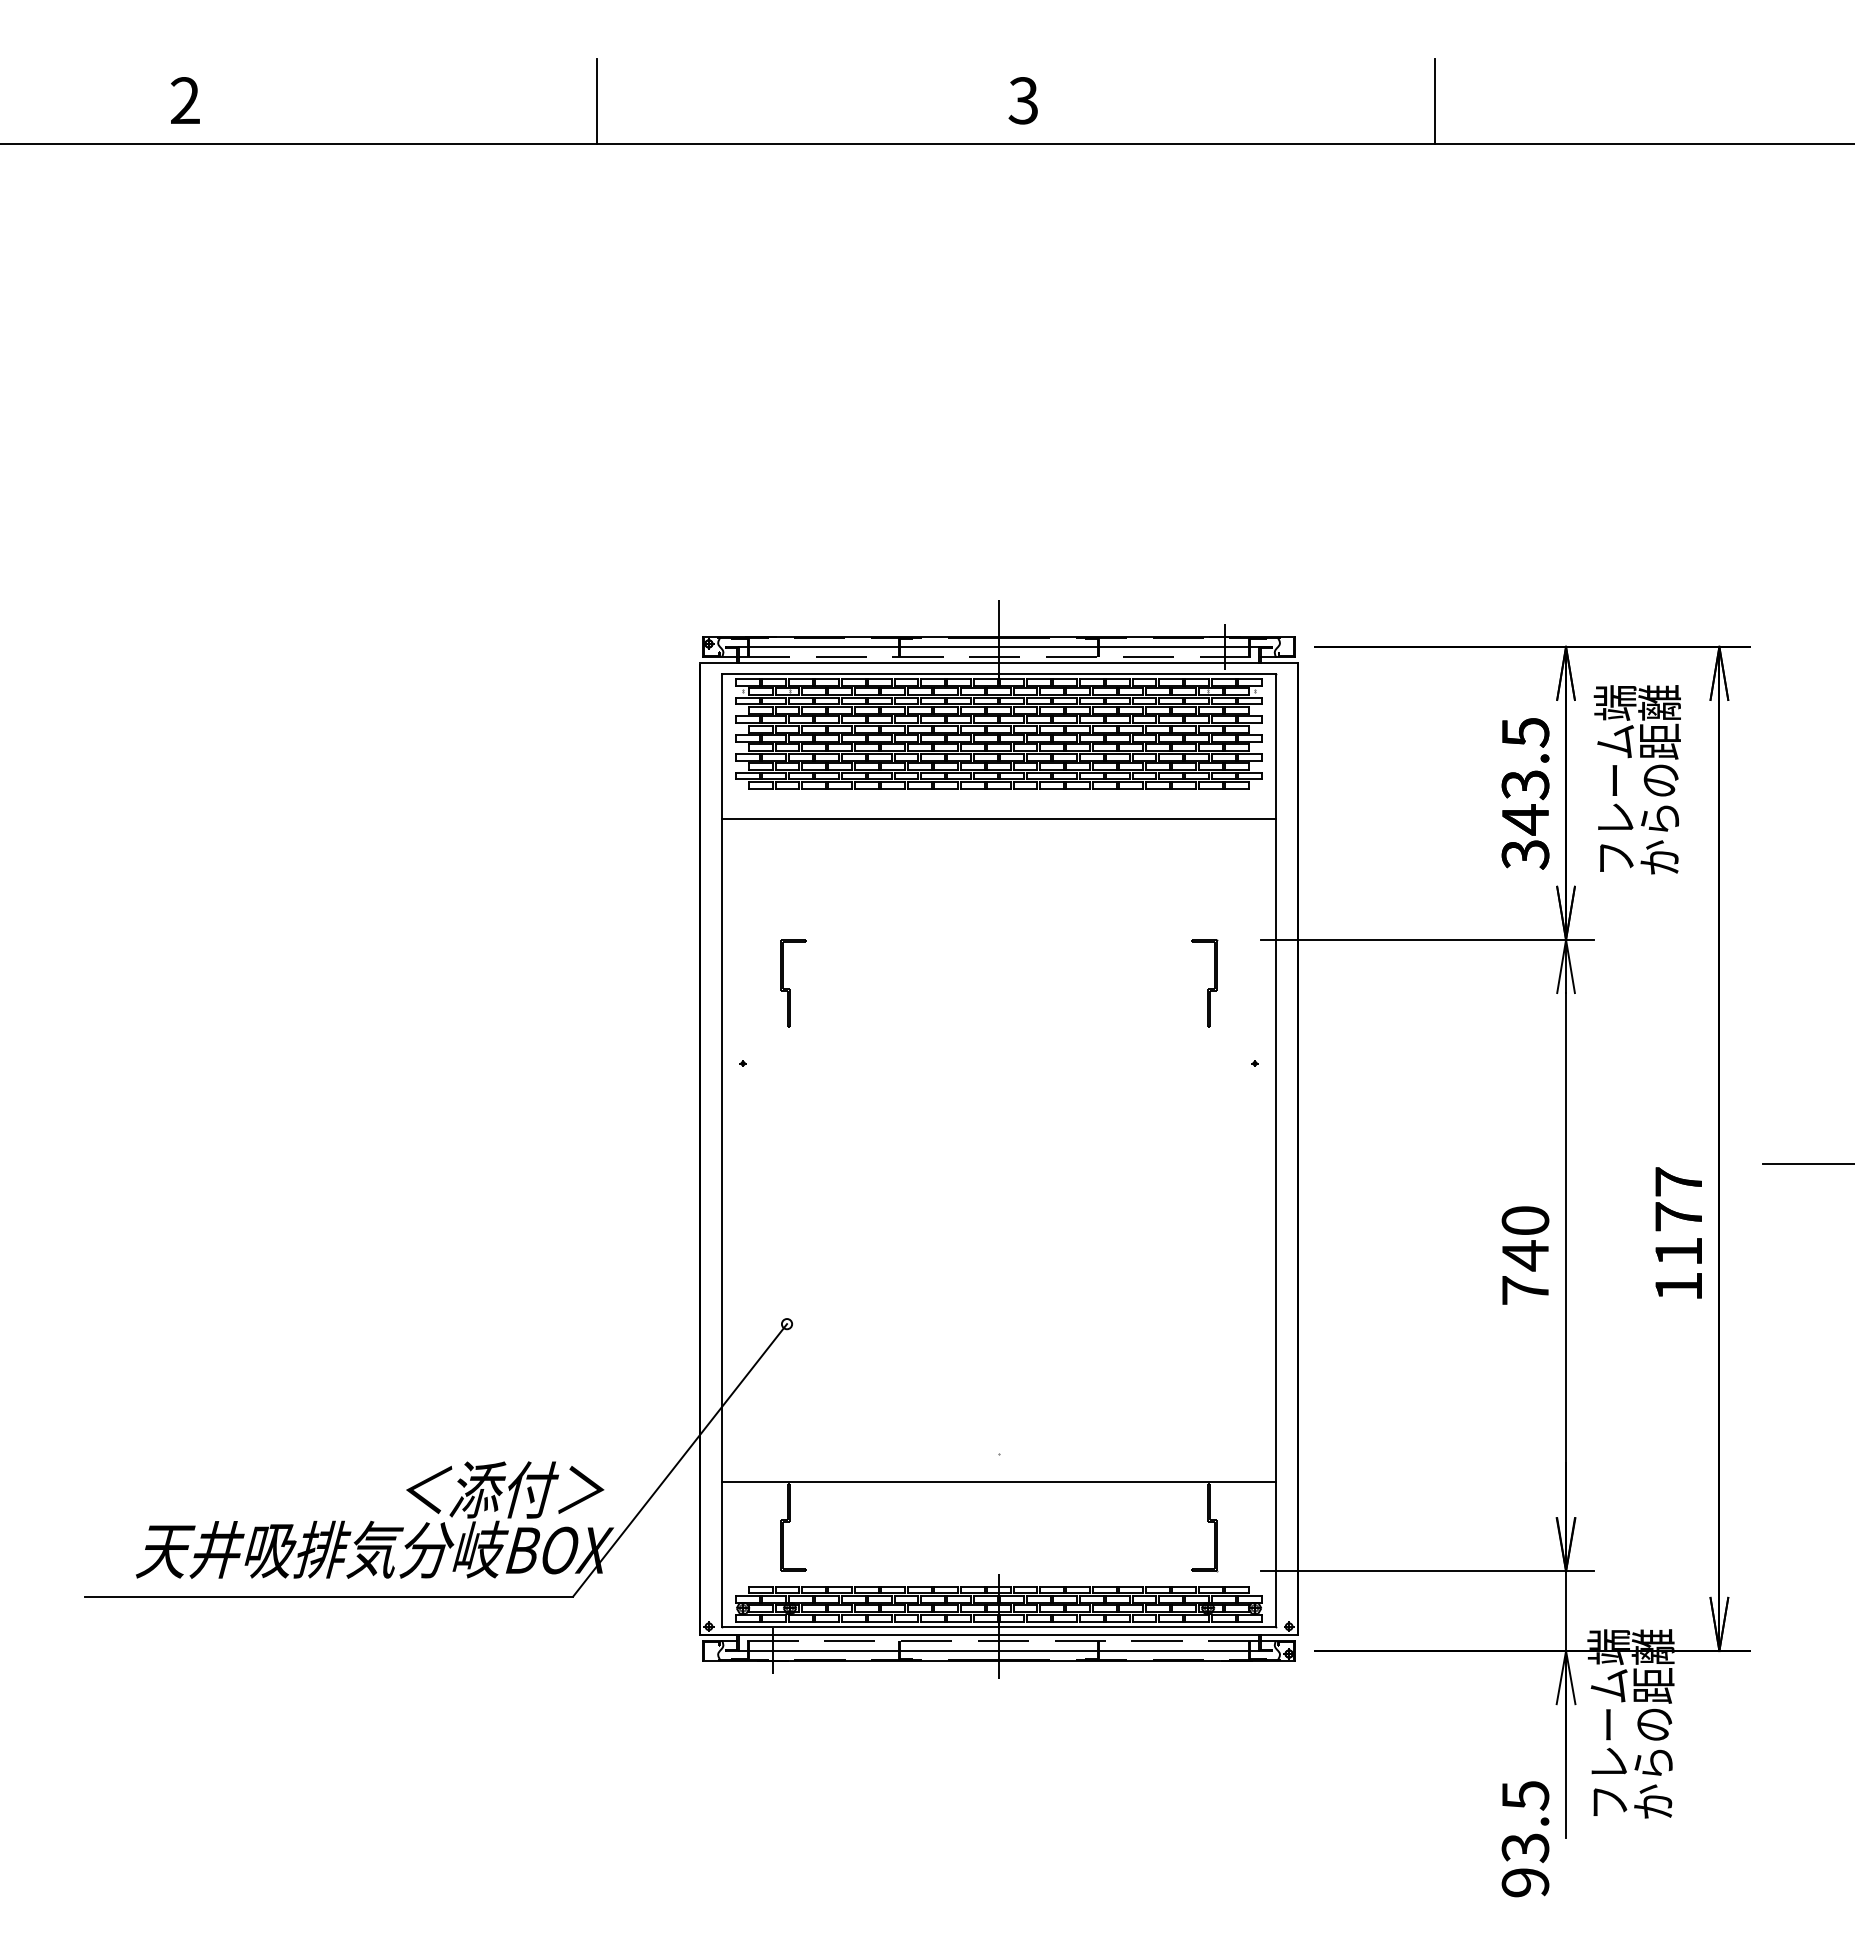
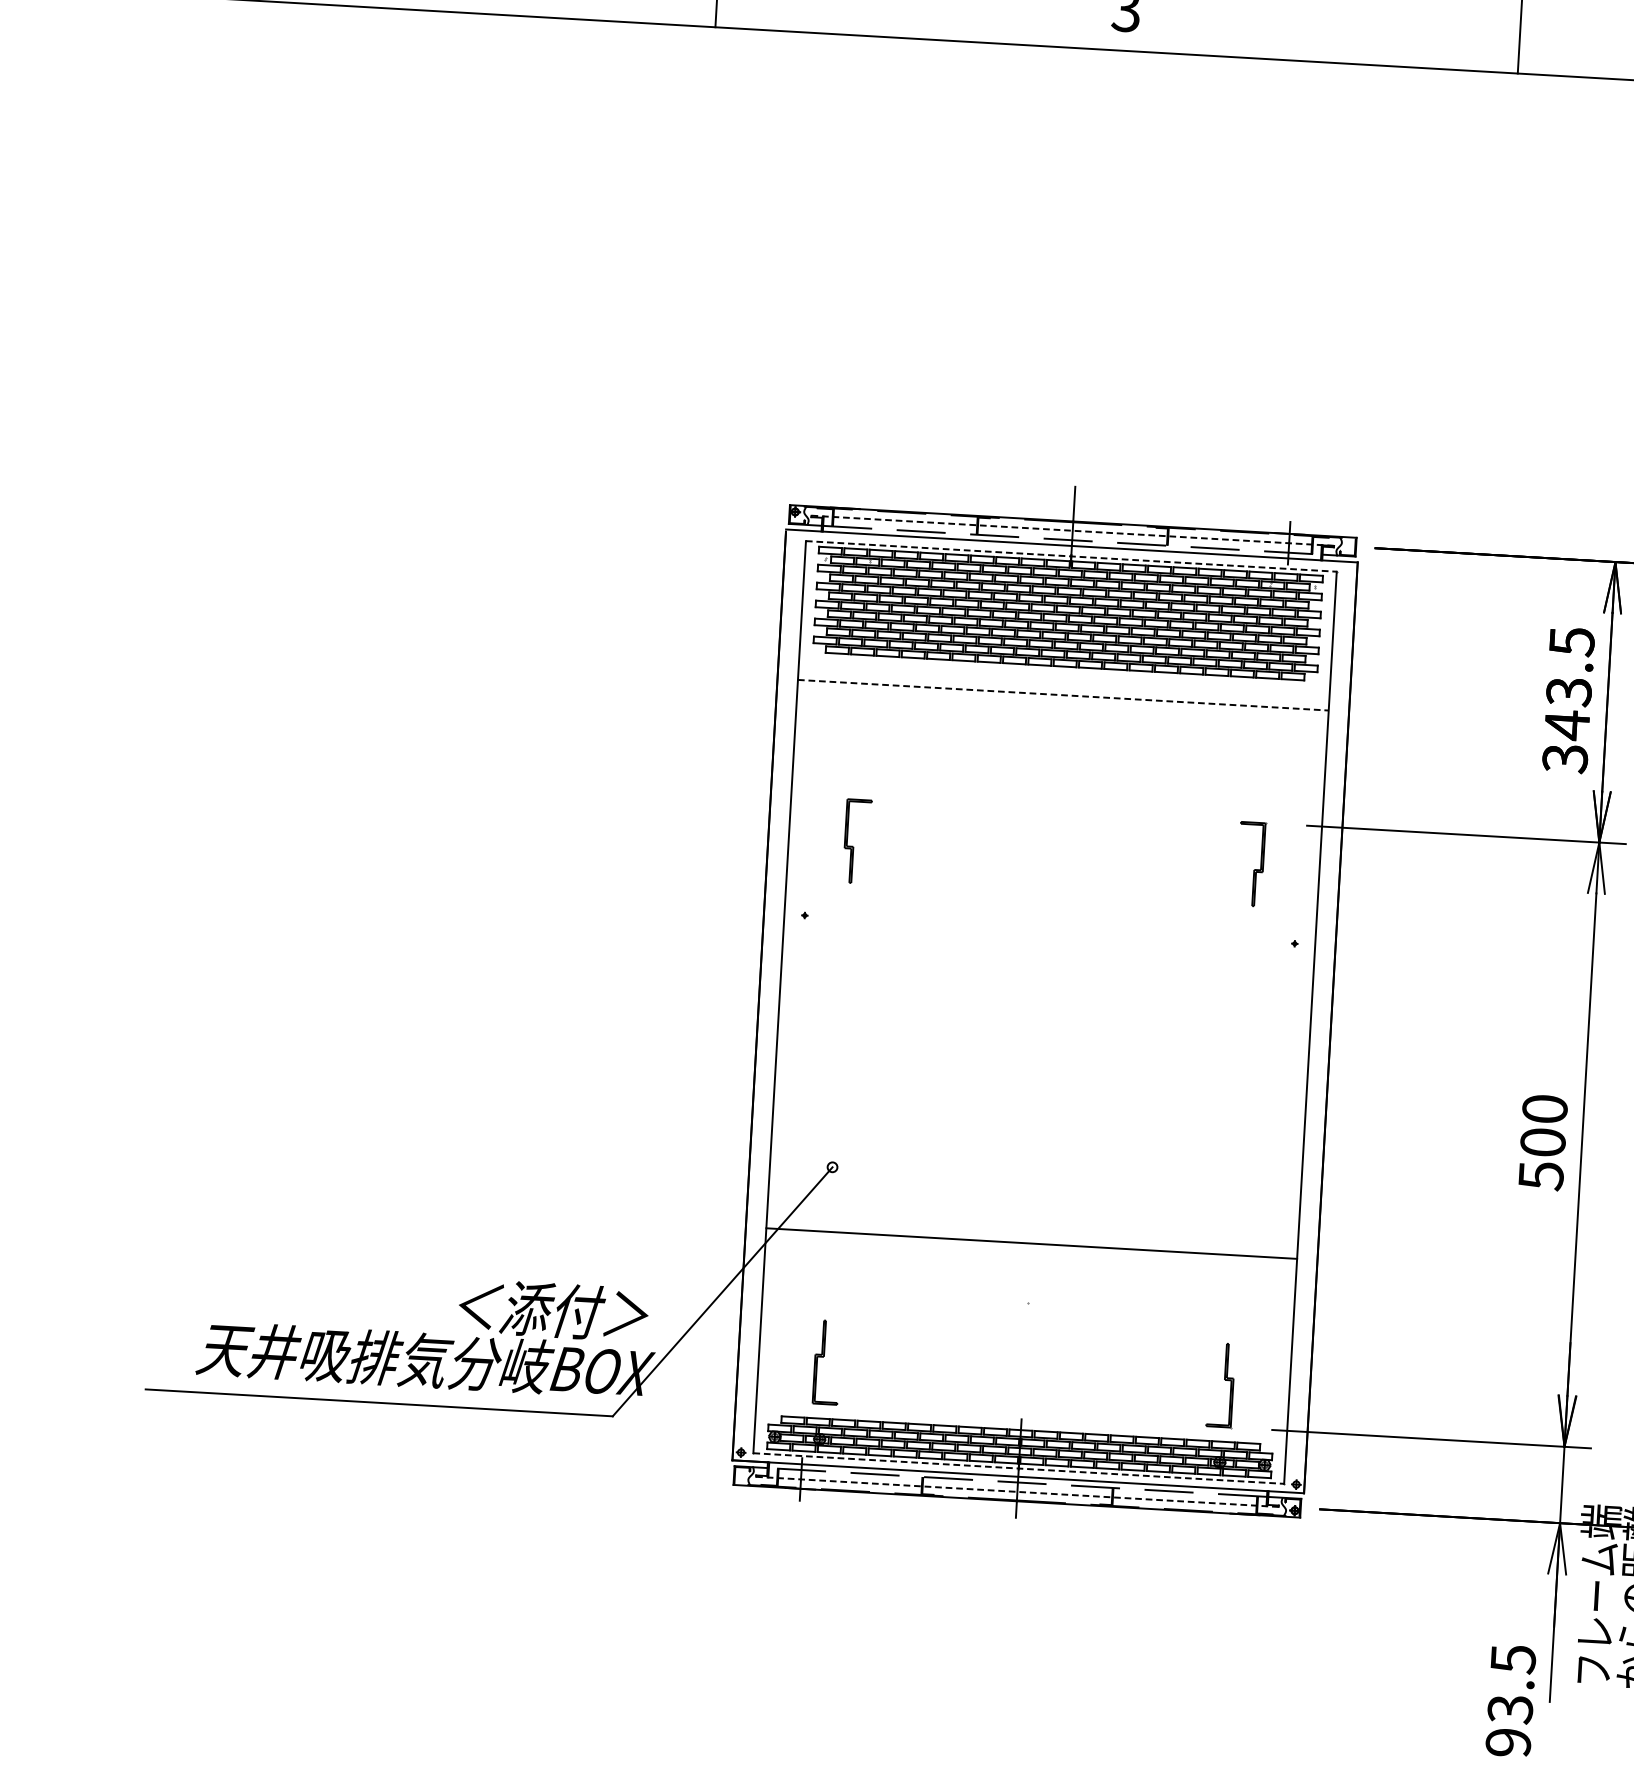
line: (999, 646) -> (1073, 530), solid -> dashed
line: (999, 673) -> (1071, 556), solid -> dashed
line: (999, 818) -> (1063, 695), solid -> dashed
text: (1525, 1272) -> (1542, 1158), 740 -> 500
line: (998, 1481) -> (1031, 1243), moved
line: (999, 1626) -> (1019, 1468), solid -> dashed
line: (998, 1651) -> (1016, 1492), solid -> dashed

